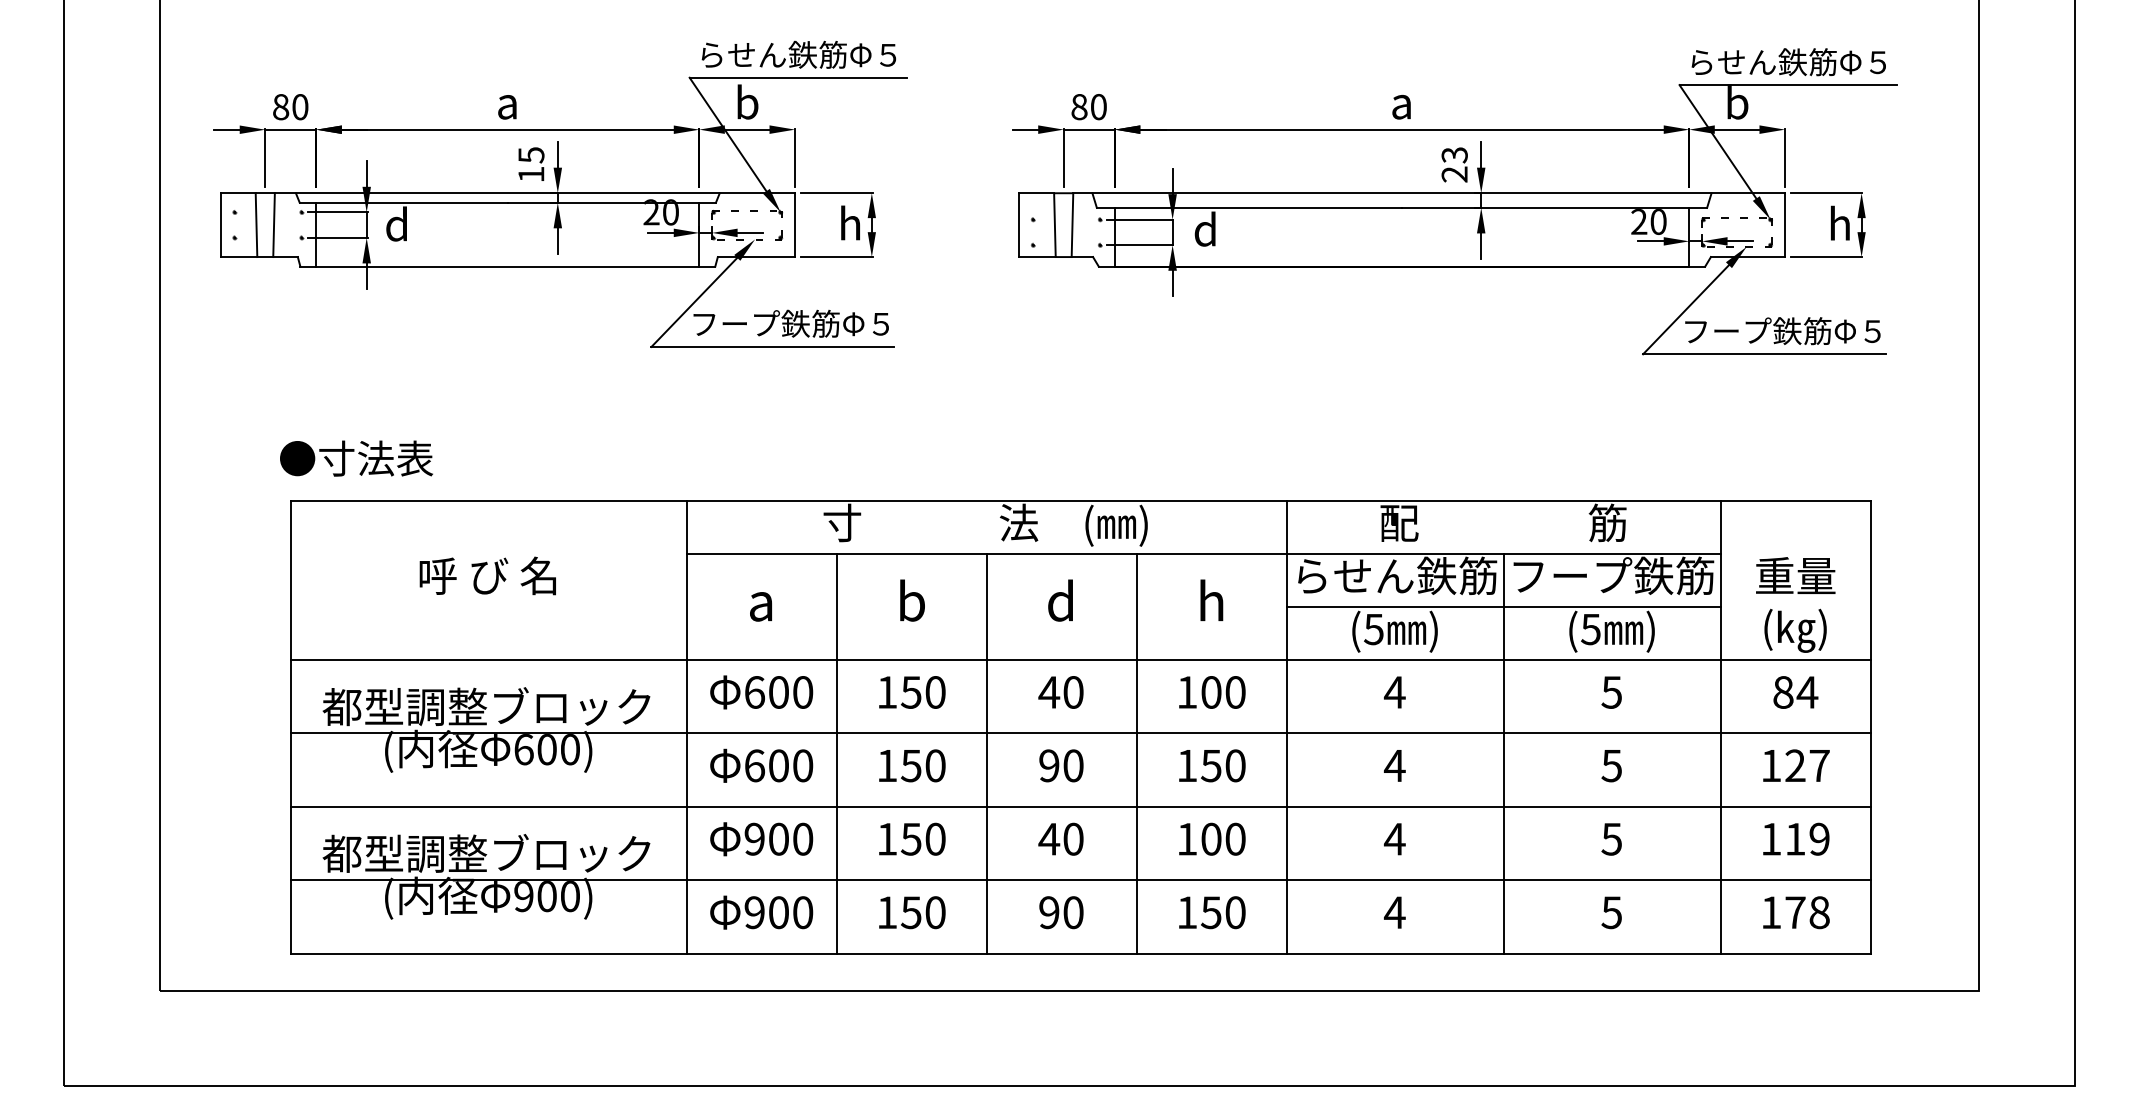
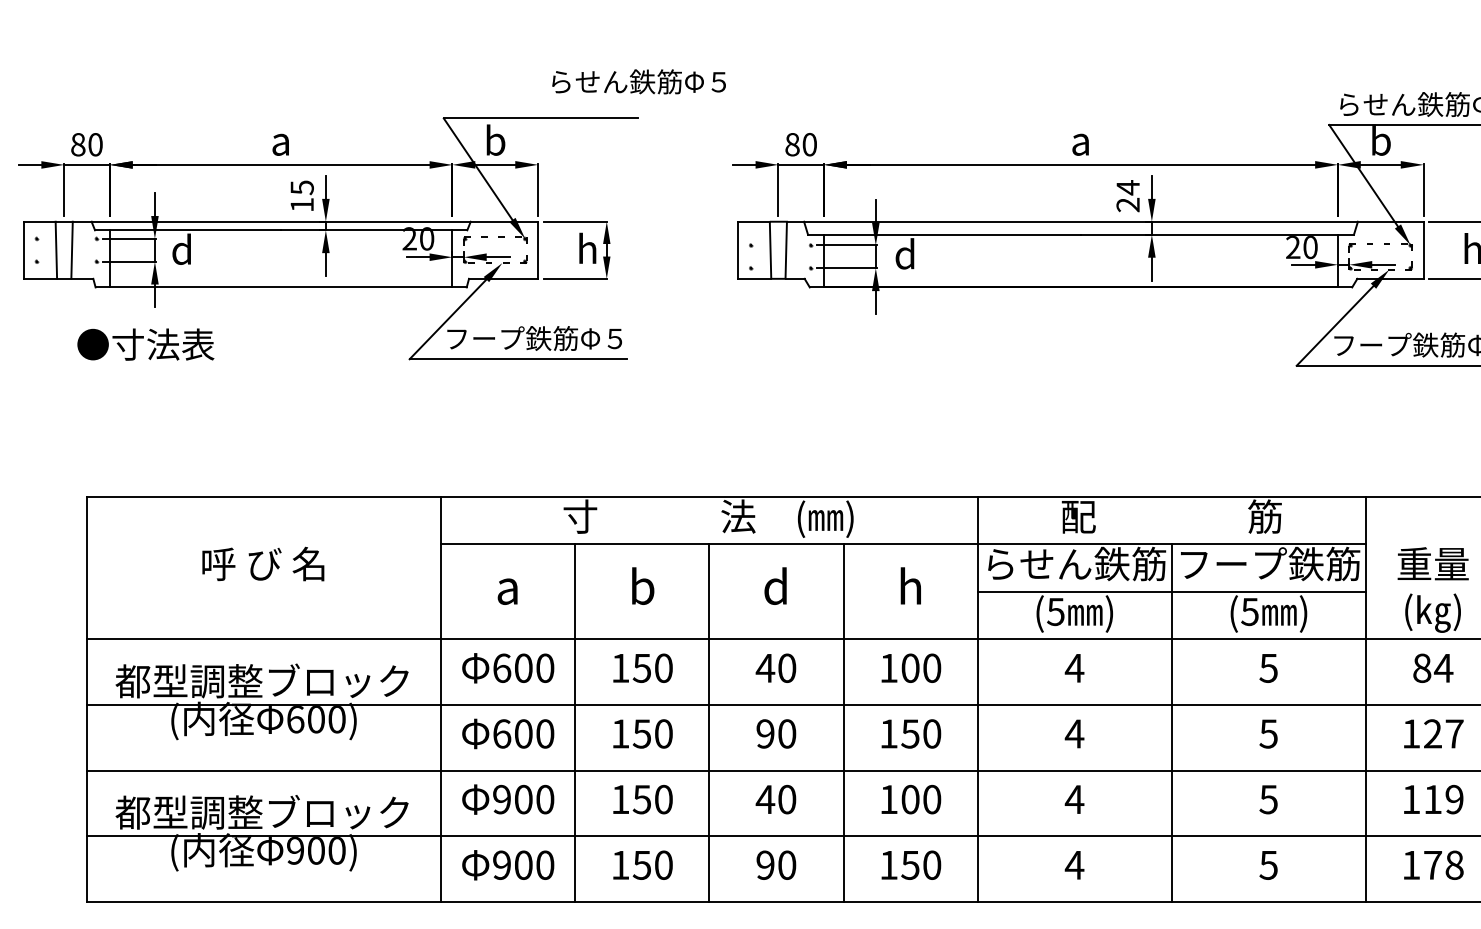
text: (798, 54) -> (638, 81), moved
text: (1454, 155) -> (1127, 187), 23 -> 24
text: (356, 458) -> (145, 344), moved

